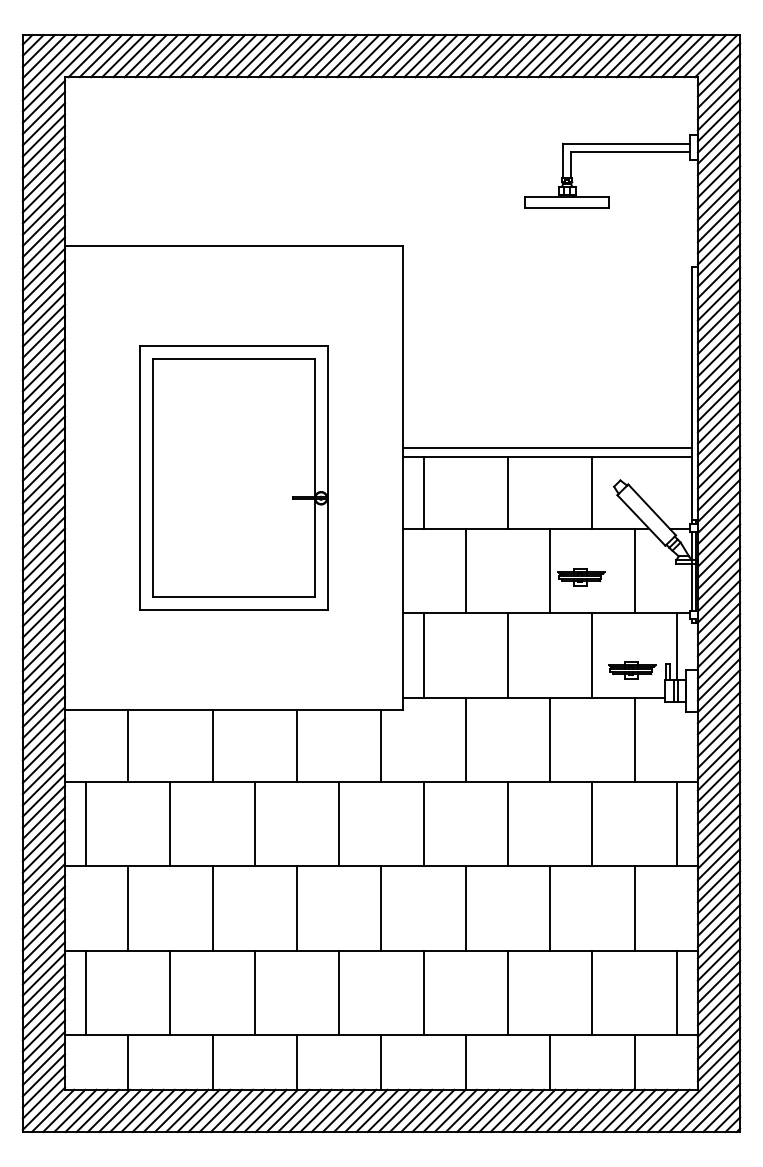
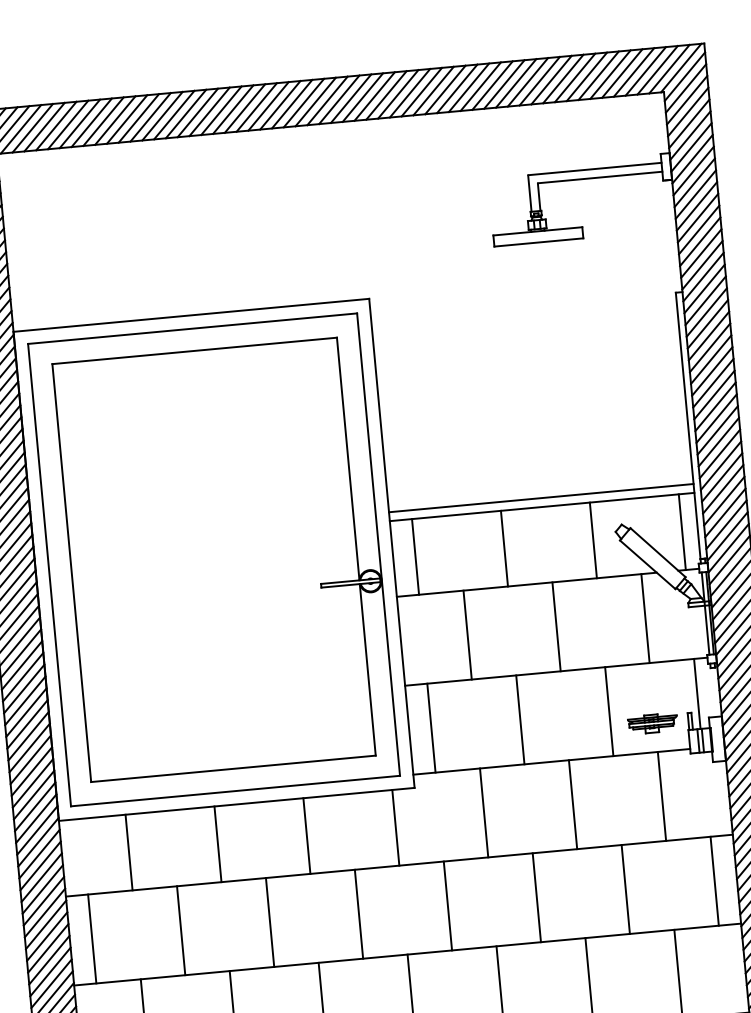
part: (233, 477) -> (213, 559), size x1.67
line: (676, 492) -> (681, 531), added
part: (581, 577) -> (590, 630), removed

